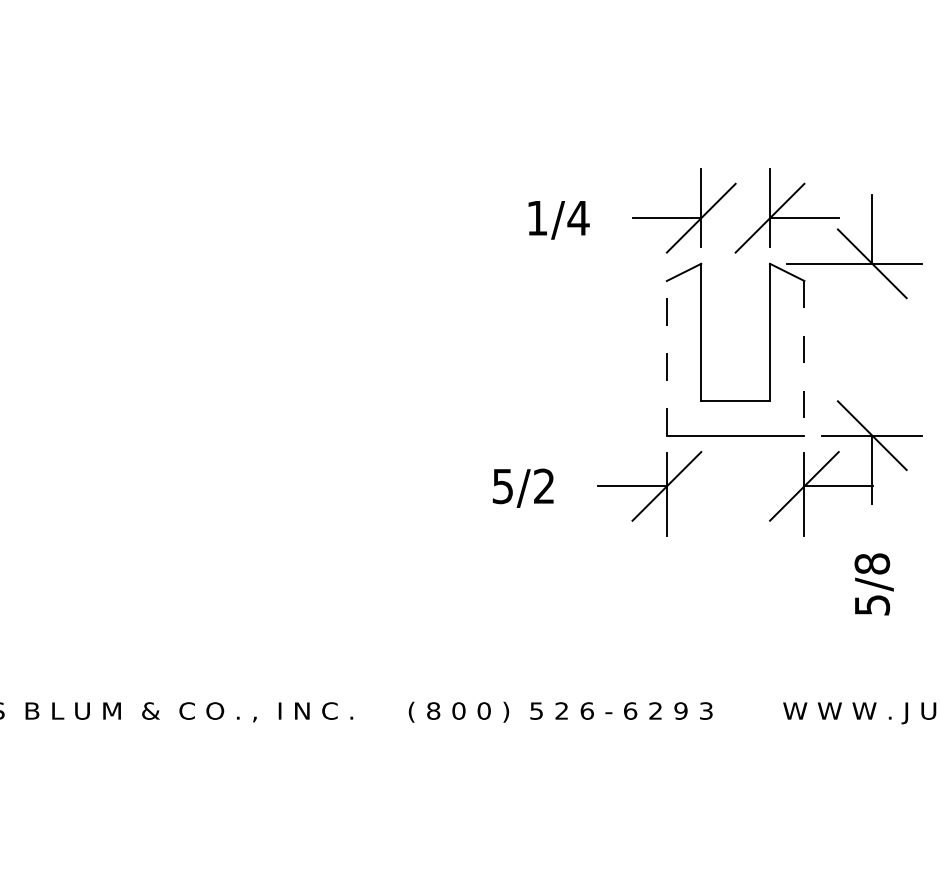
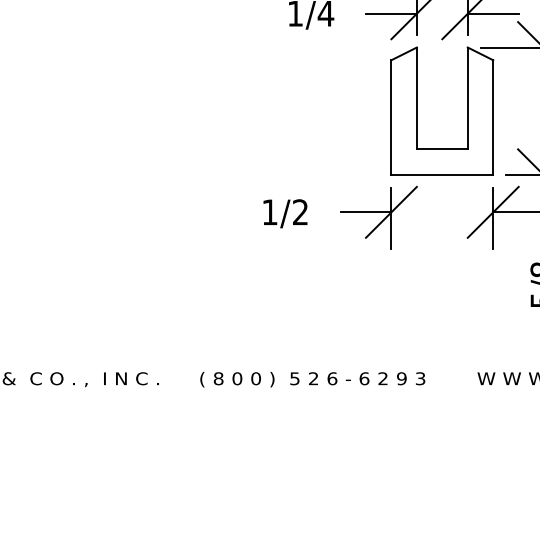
line: (666, 357) -> (391, 116), dashed -> solid
line: (804, 358) -> (493, 117), dashed -> solid
text: (502, 486) -> (269, 212), 5/2 -> 1/2

